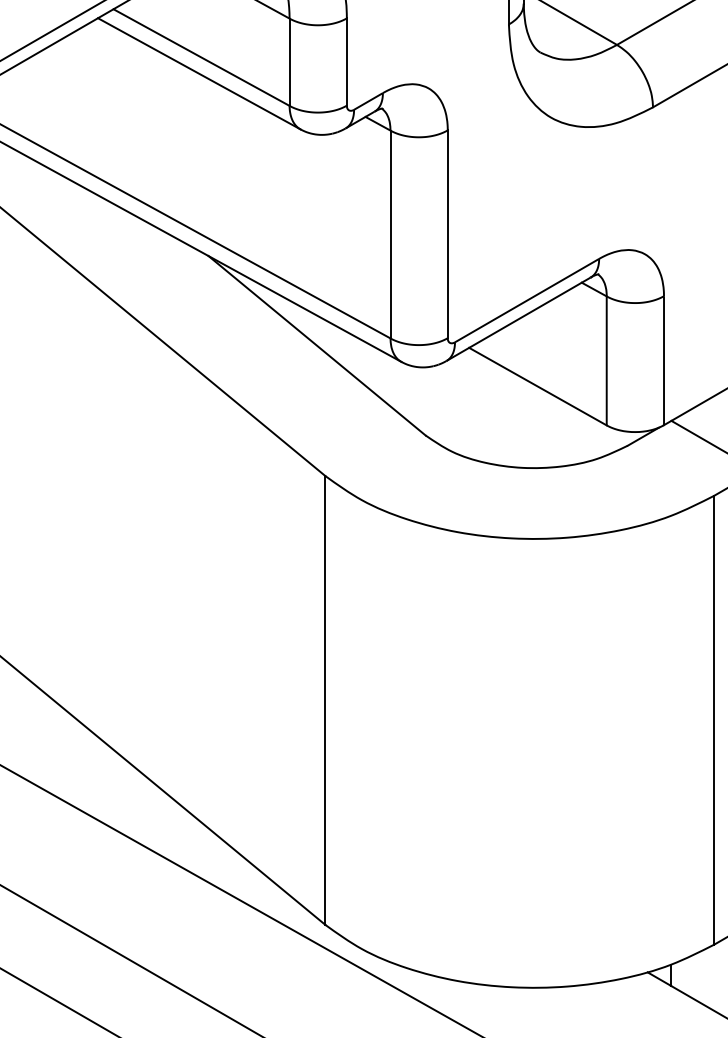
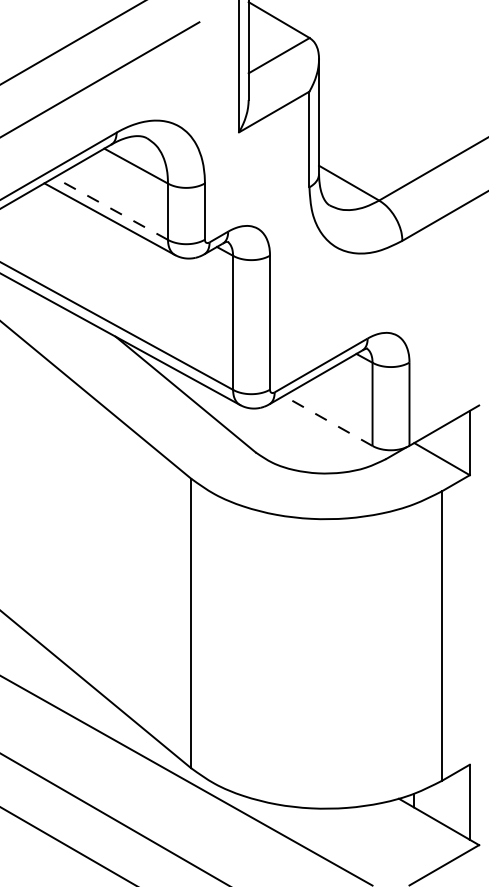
line: (201, 57) -> (111, 208), solid -> dashed
line: (538, 385) -> (328, 420), solid -> dashed

